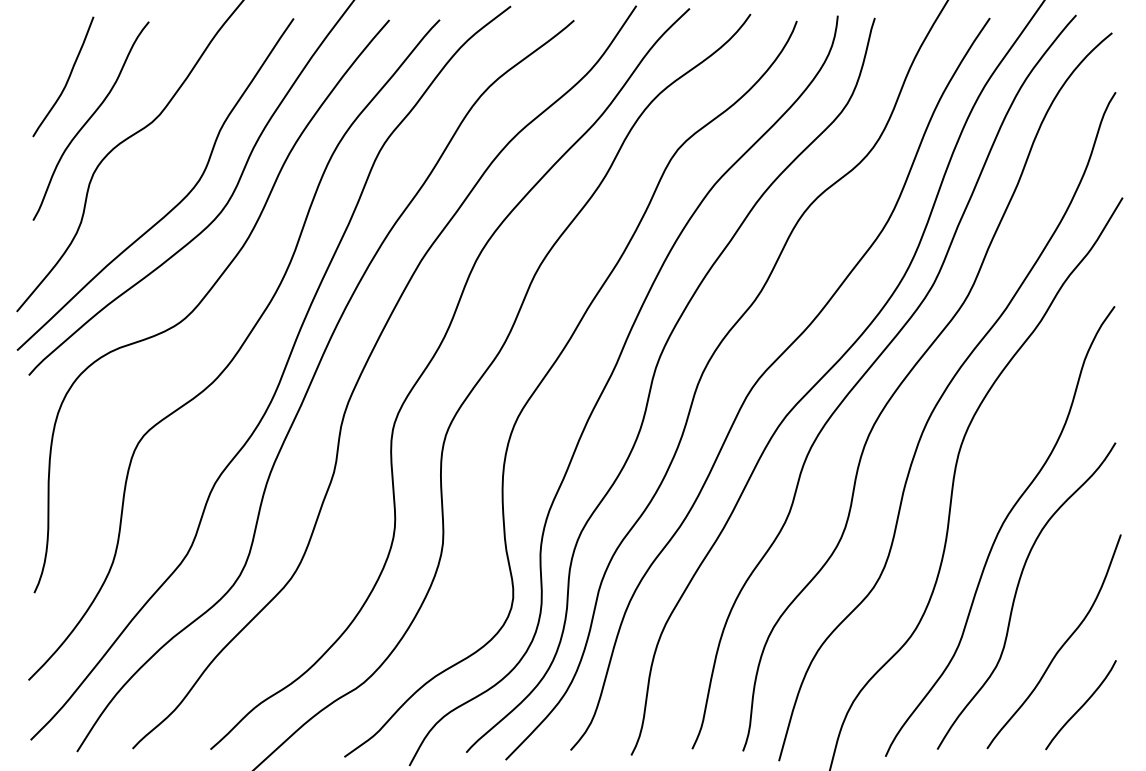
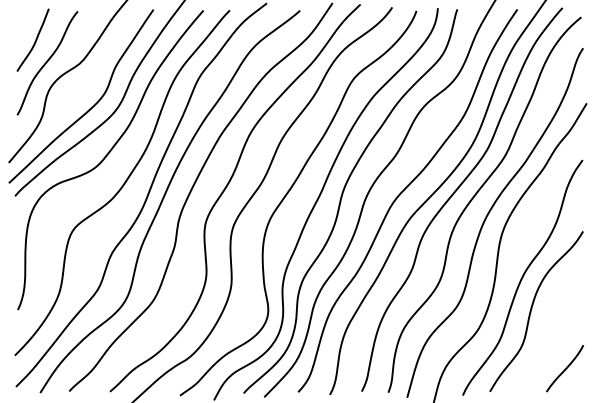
curve: (1058, 647) -> (553, 338), removed

